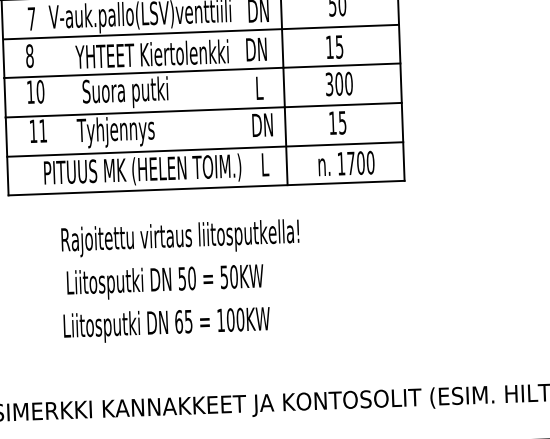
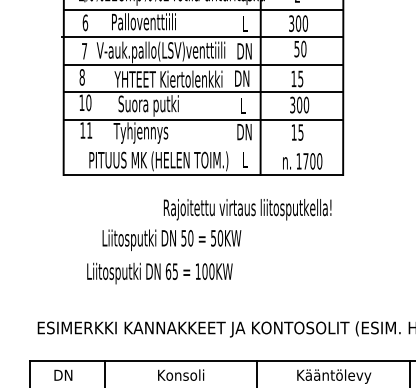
line: (205, 149) -> (203, 147), removed
text: (180, 238) -> (247, 209), moved
text: (166, 325) -> (159, 273), moved

